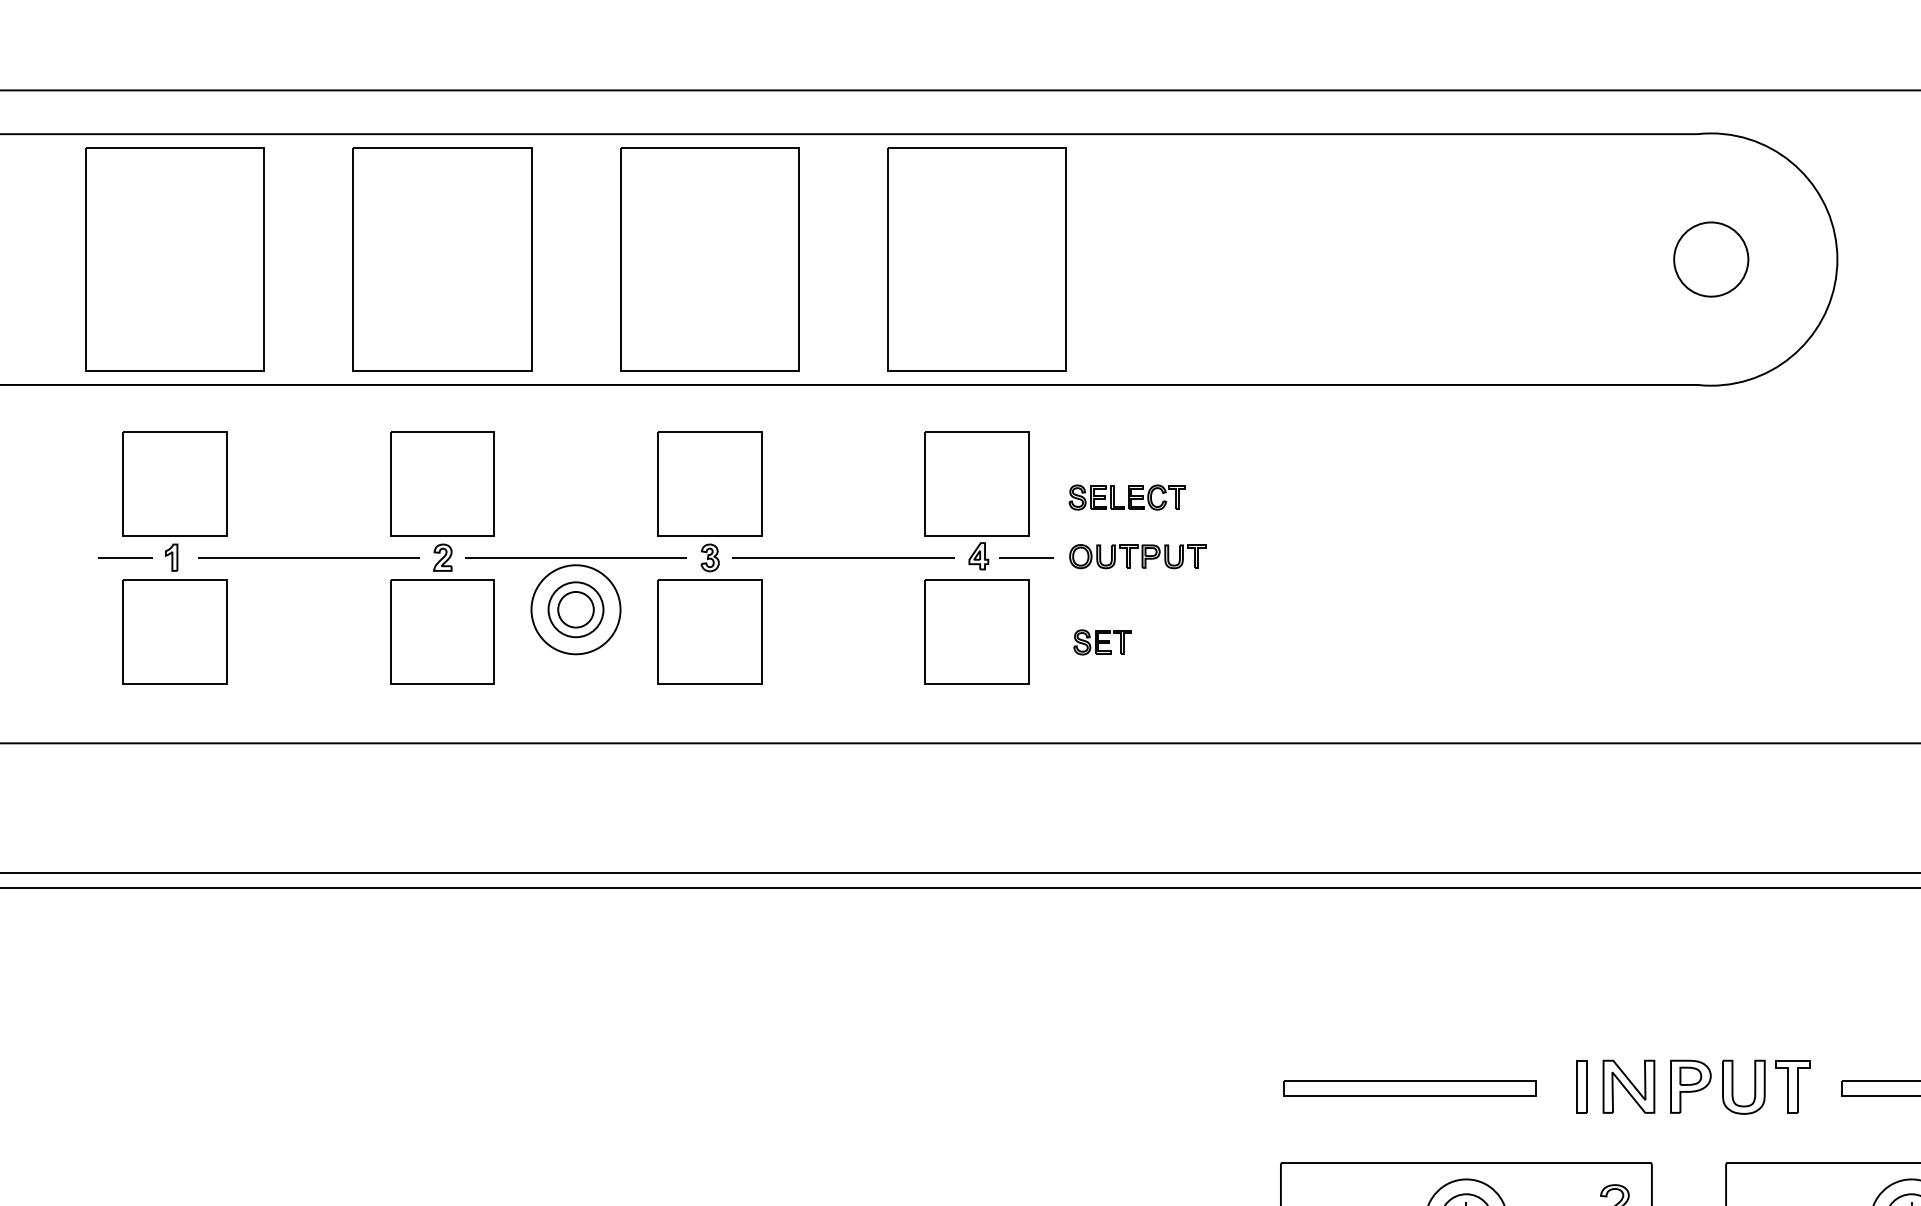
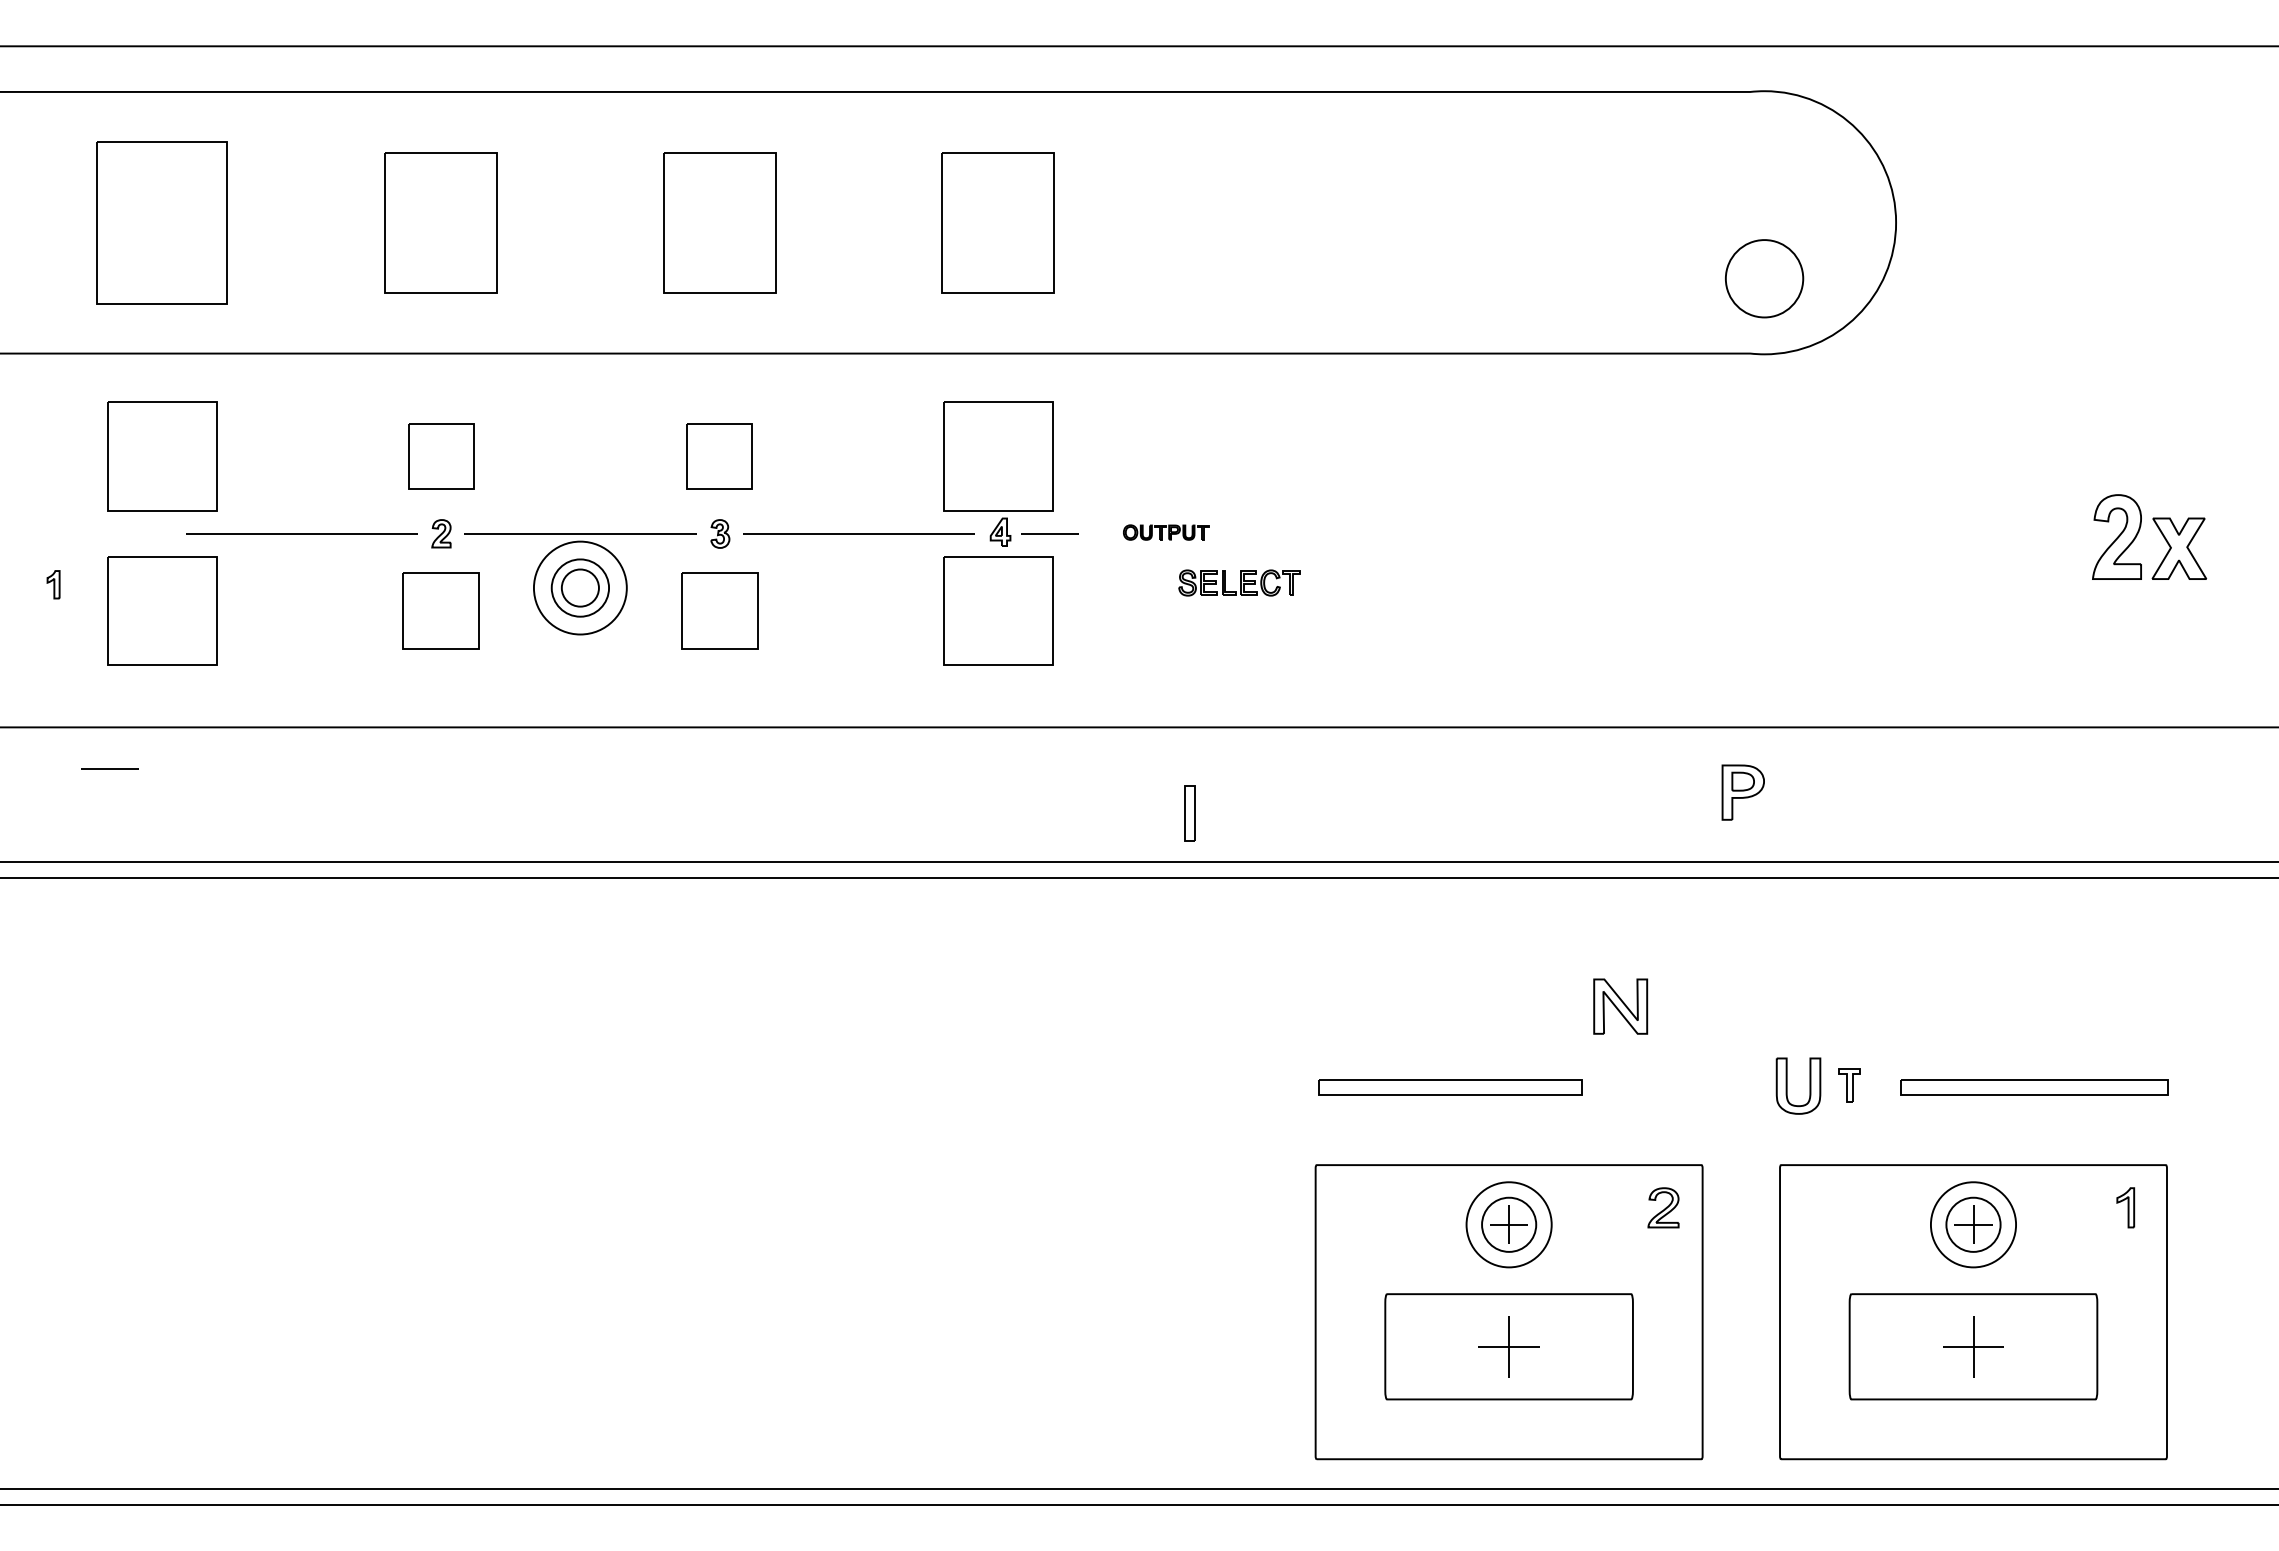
part: (175, 259) -> (162, 222), size x0.7
part: (441, 259) -> (440, 222), size x0.6
part: (709, 259) -> (719, 222), size x0.6
part: (975, 259) -> (997, 222), size x0.6
part: (1711, 259) -> (1764, 278), moved
part: (441, 483) -> (440, 456), size x0.6
part: (709, 483) -> (719, 456), size x0.6
part: (1127, 497) -> (1239, 582), moved
part: (1136, 556) -> (1165, 532), size x0.6
line: (124, 557) -> (109, 768), moved
part: (171, 557) -> (53, 584), moved
part: (441, 631) -> (440, 610), size x0.7
part: (709, 631) -> (719, 610), size x0.7
part: (1102, 641) -> (1129, 621), removed
part: (1581, 1086) -> (1189, 813), moved
part: (1628, 1086) -> (1620, 1006), moved
part: (1690, 1086) -> (1742, 792), moved
part: (1792, 1086) -> (1849, 1085), size x0.6

